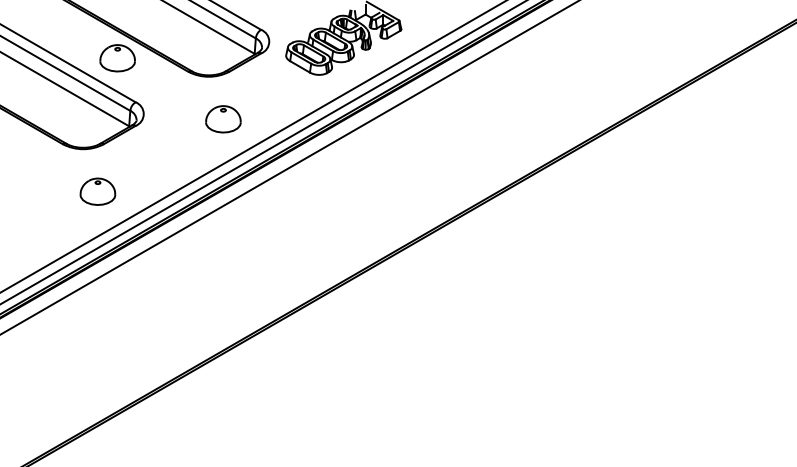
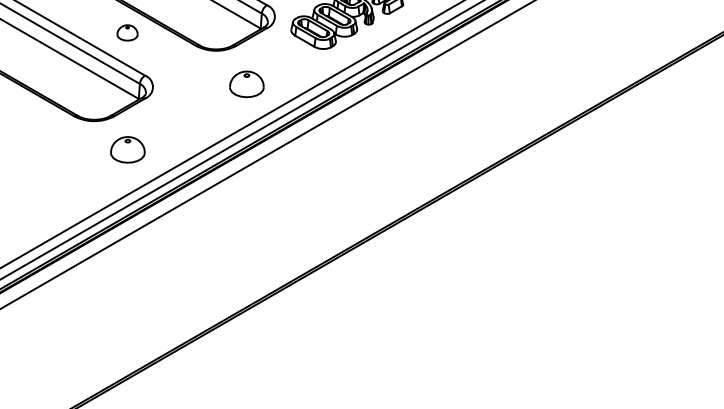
part: (117, 58) -> (127, 33), size x0.6
part: (223, 119) -> (246, 84), moved
part: (97, 191) -> (127, 149), moved

